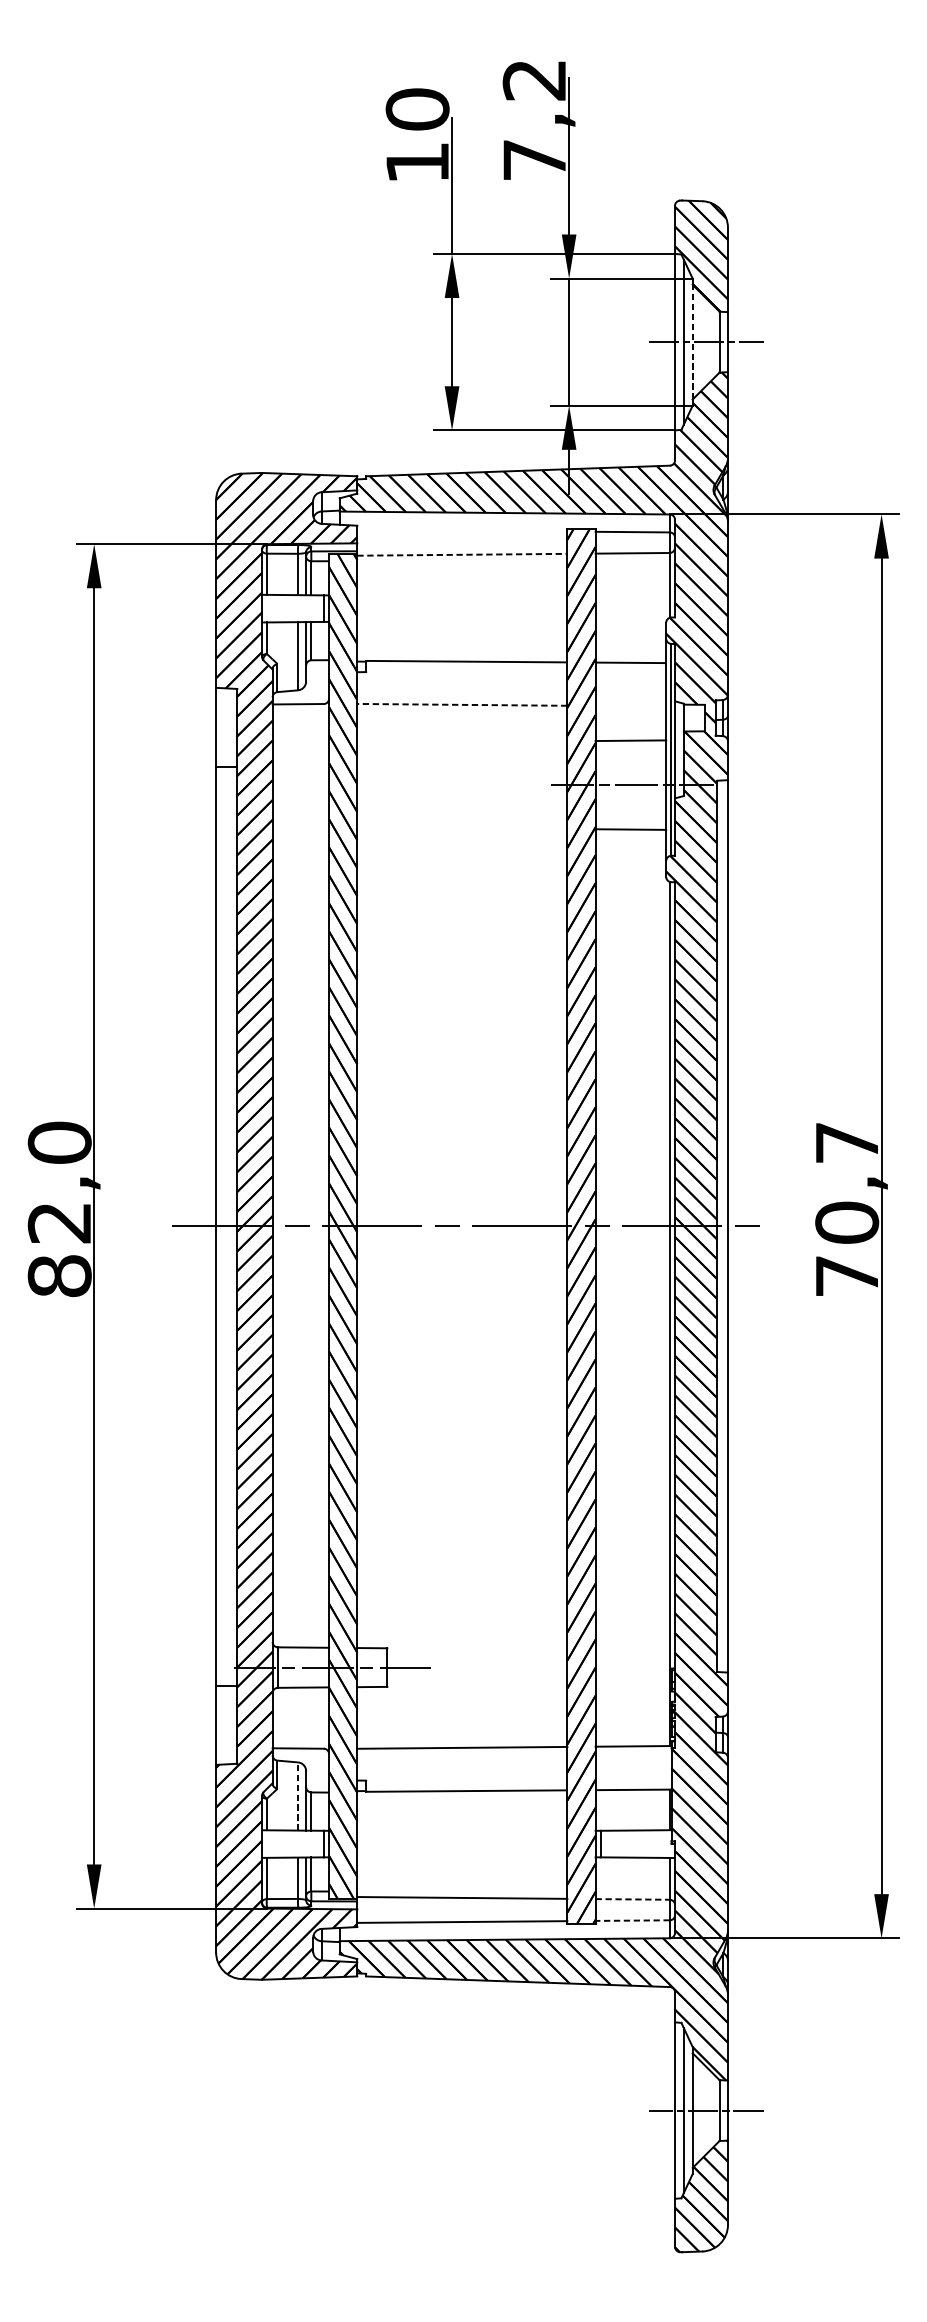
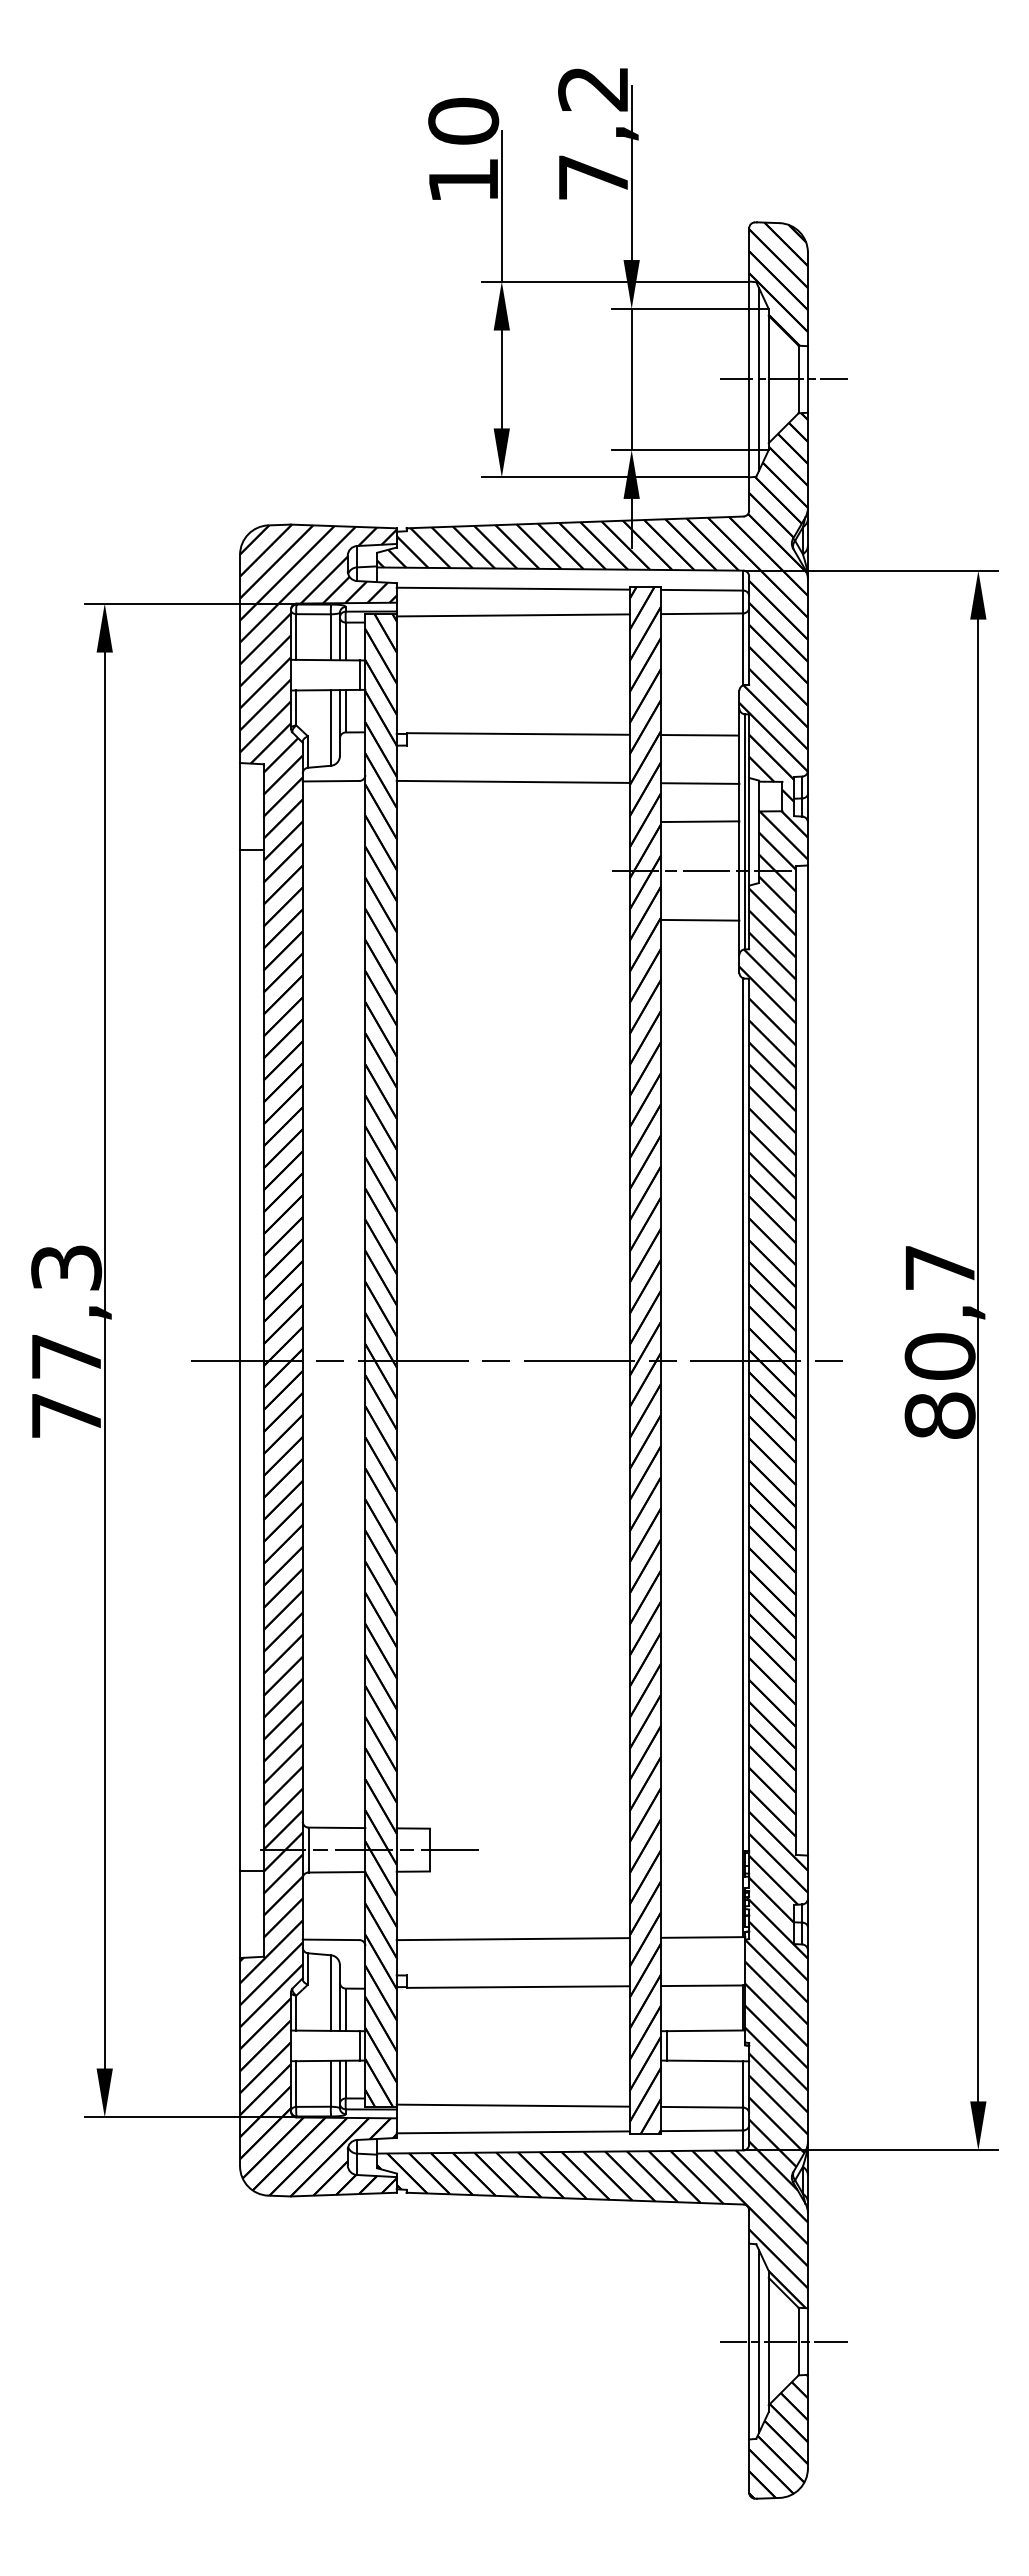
line: (692, 342) -> (768, 379), dashed -> solid
line: (461, 530) -> (512, 588), added
line: (462, 554) -> (513, 615), dashed -> solid
line: (462, 704) -> (513, 781), dashed -> solid
line: (631, 706) -> (700, 783), added
text: (59, 1209) -> (66, 1341), 82,0 -> 77,3
text: (846, 1275) -> (939, 1415), 70,7 -> 80,7
line: (297, 1796) -> (330, 1993), dashed -> solid
line: (632, 1899) -> (702, 2107), dashed -> solid
line: (632, 1920) -> (701, 2130), dashed -> solid

